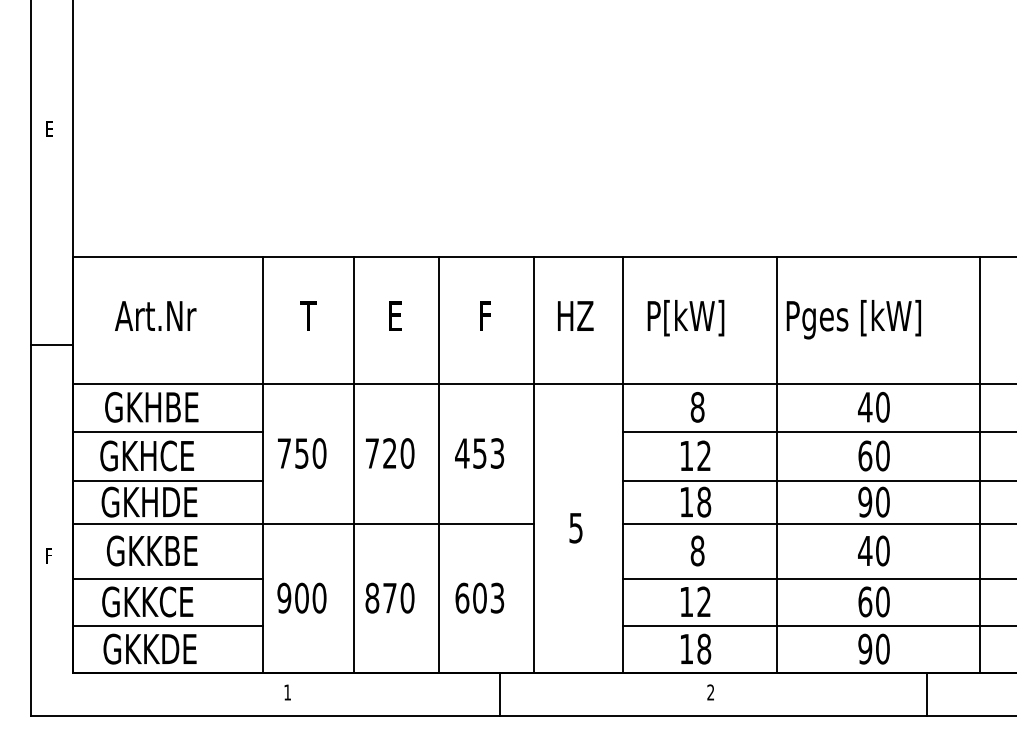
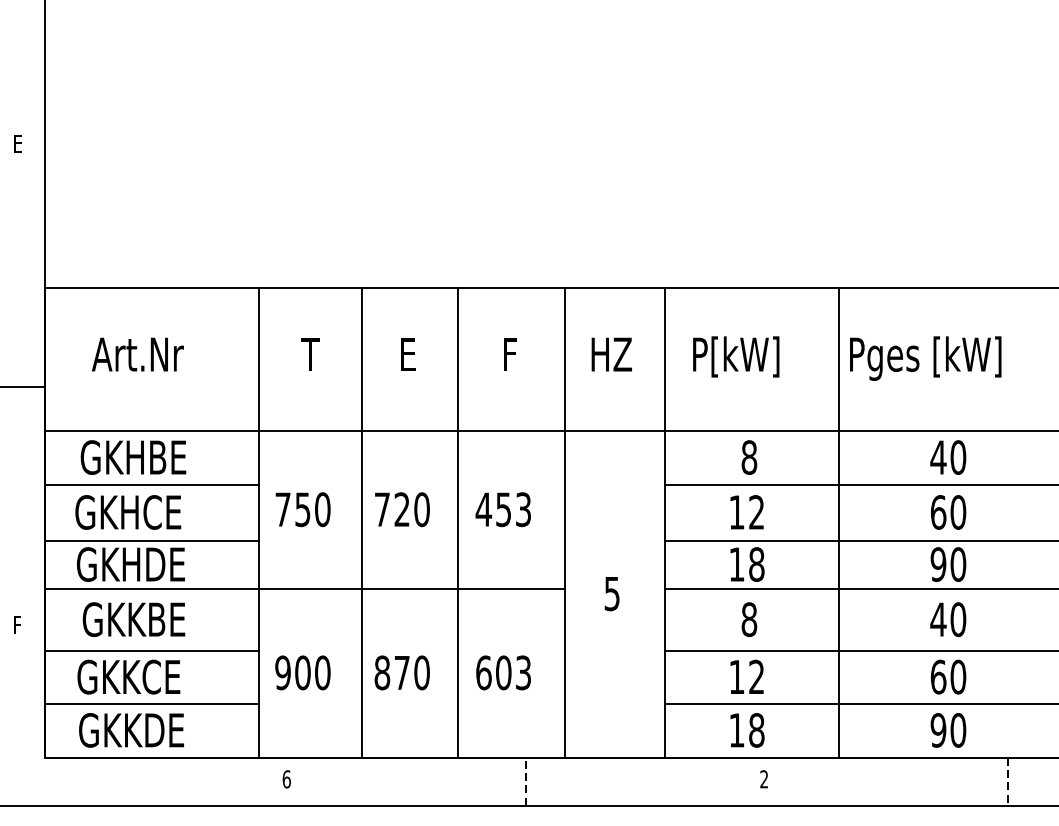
text: (287, 692) -> (286, 779), 1 -> 6
line: (499, 694) -> (525, 781), solid -> dashed
line: (926, 695) -> (1007, 782), solid -> dashed

